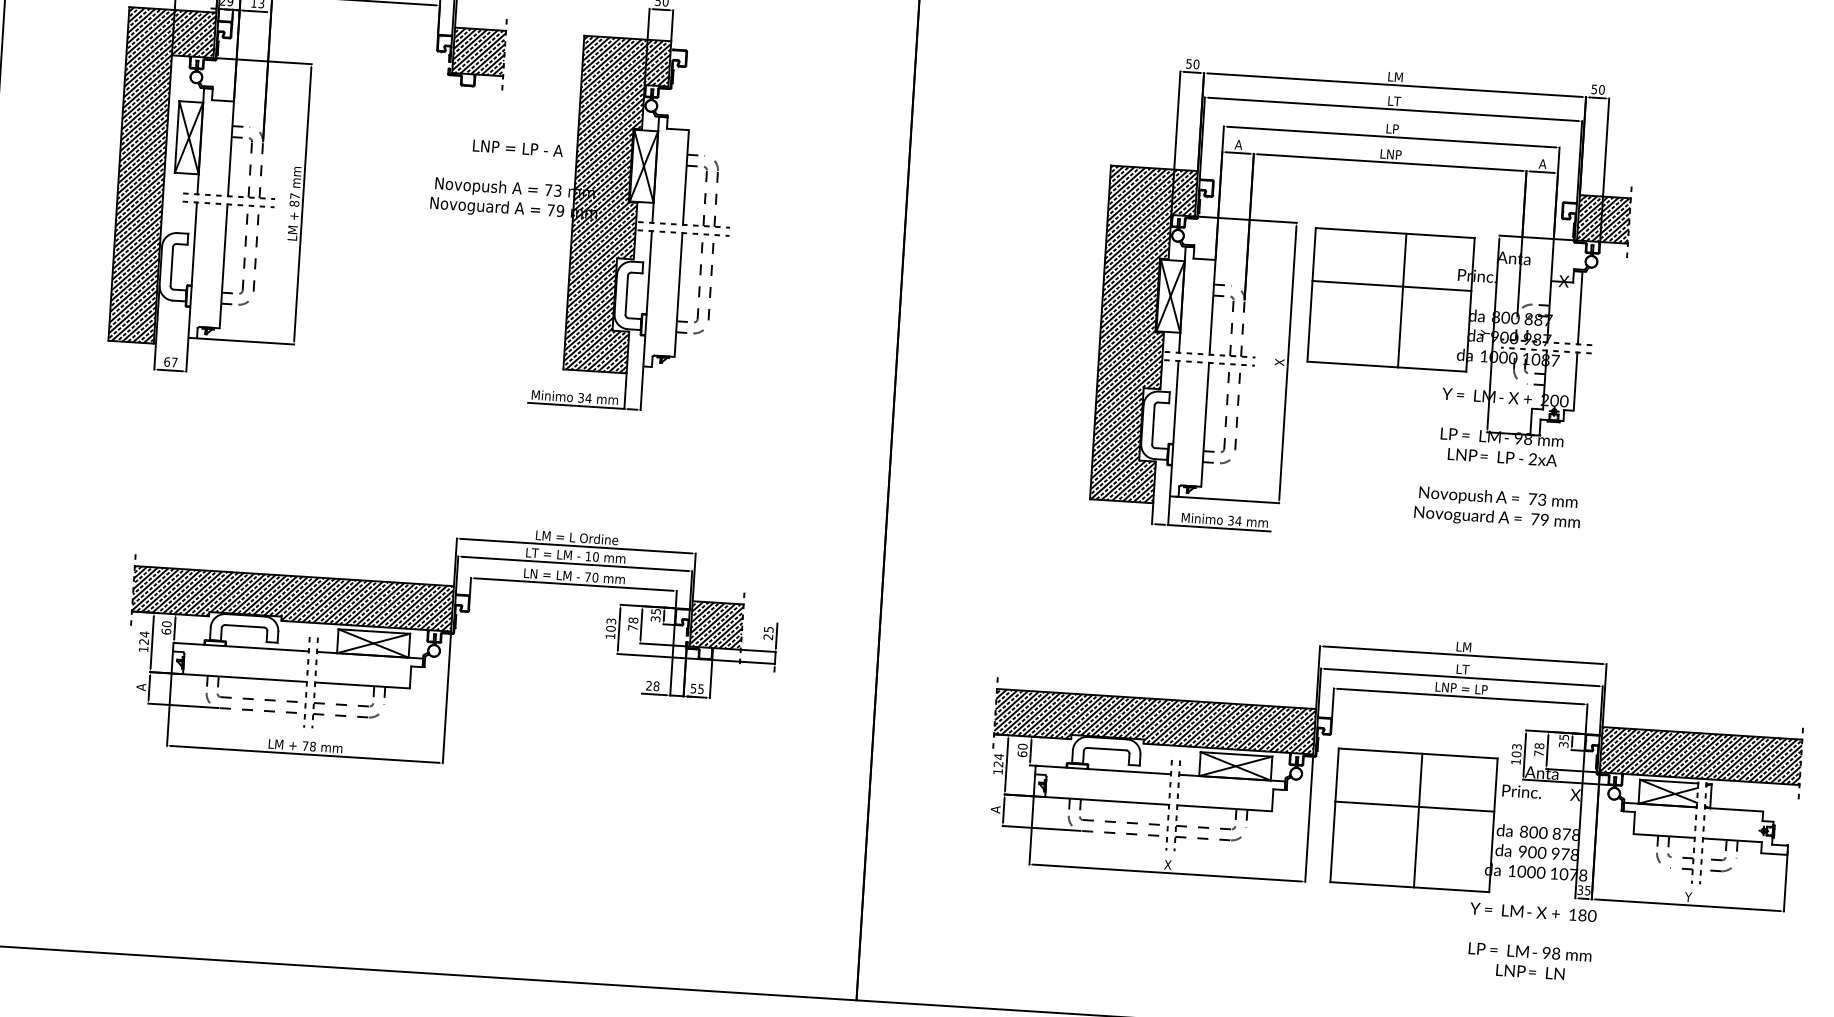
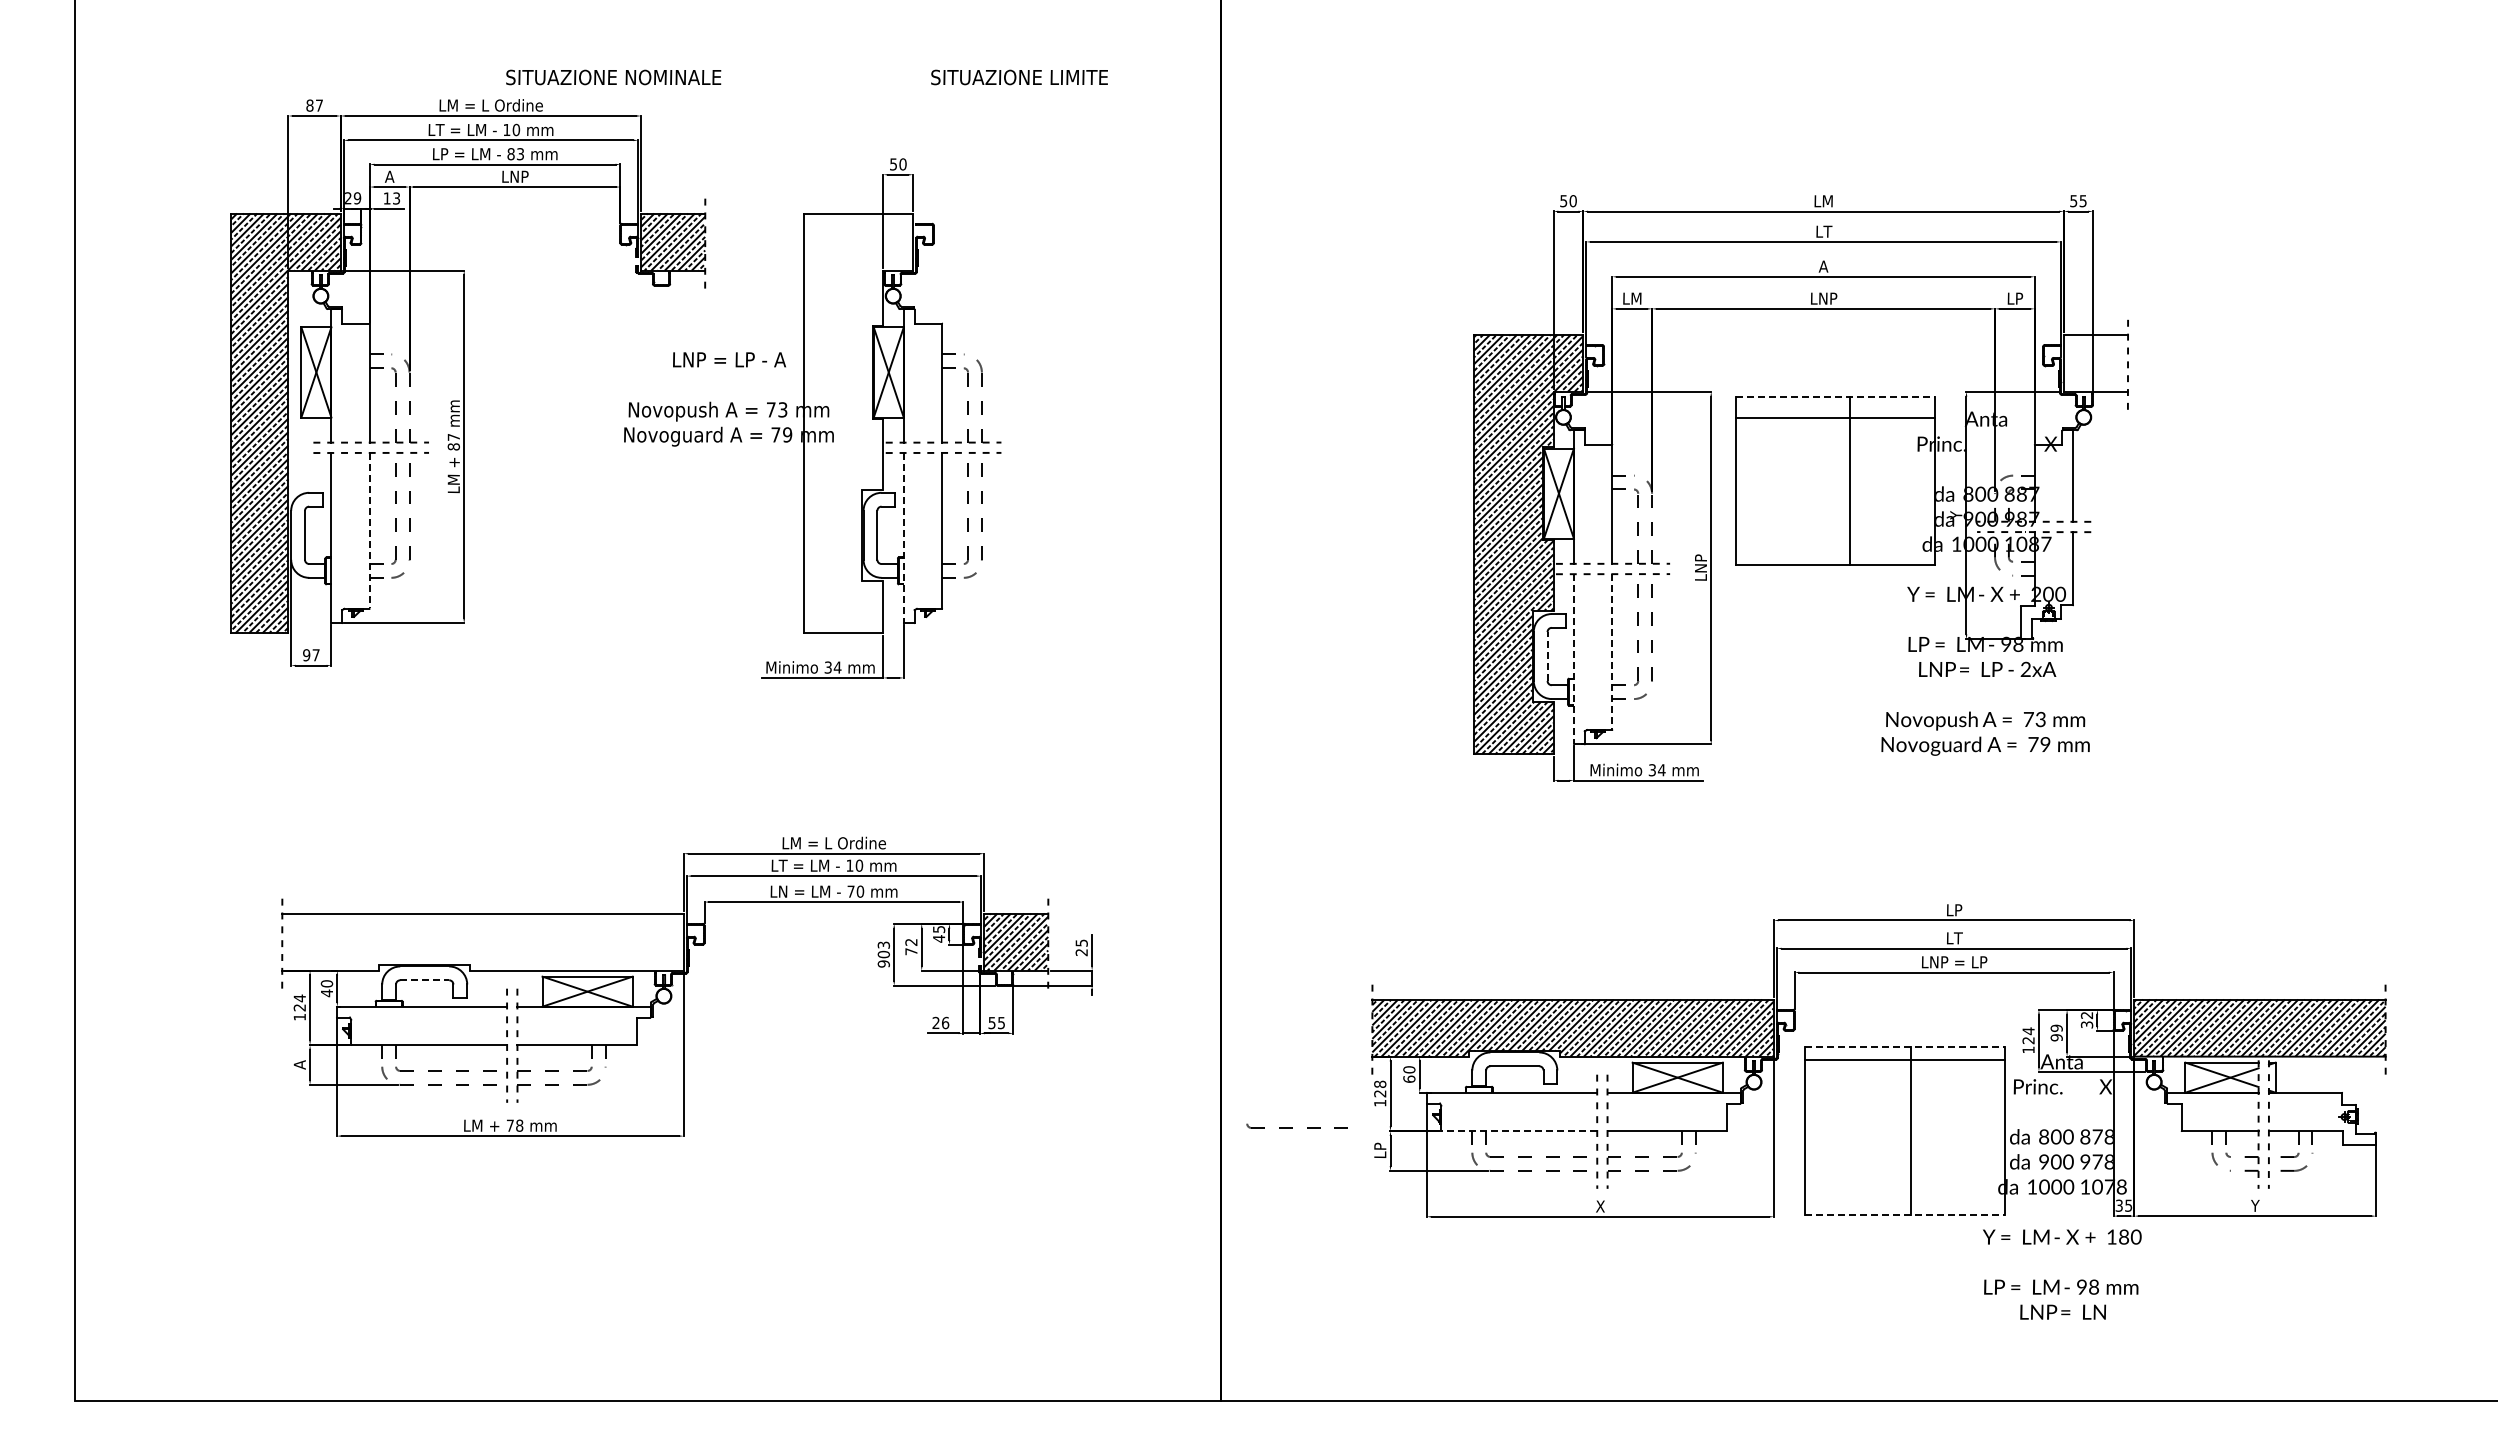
text: (1601, 90) -> (2082, 201), 50 -> 55
text: (1392, 128) -> (1823, 266), LP -> A
text: (1238, 144) -> (1632, 298), A -> LM
text: (1543, 163) -> (2015, 298), A -> LP
hatch: (617, 205) -> (858, 423), removed
hatch: (1603, 218) -> (2095, 362), removed
line: (1395, 232) -> (1835, 396), solid -> dashed
line: (223, 266) -> (369, 530), solid -> dashed
line: (1391, 286) -> (1835, 418), moved
line: (647, 298) -> (903, 537), solid -> dashed
text: (1279, 361) -> (1700, 567), X -> LNP
text: (167, 362) -> (306, 655), 67 -> 97
line: (1205, 424) -> (1612, 651), solid -> dashed
line: (1153, 425) -> (1547, 656), solid -> dashed
line: (1173, 428) -> (1573, 659), solid -> dashed
hatch: (292, 598) -> (482, 941), removed
text: (655, 618) -> (939, 938), 35 -> 45
text: (633, 619) -> (911, 941), 78 -> 72
line: (245, 626) -> (425, 980), solid -> dashed
text: (166, 631) -> (326, 993), 60 -> 40
text: (610, 635) -> (883, 963), 103 -> 903
text: (1464, 647) -> (1954, 910), LM -> LP
text: (656, 685) -> (945, 1022), 28 -> 26
text: (1563, 737) -> (2086, 1015), 35 -> 32
text: (1539, 749) -> (2056, 1032), 78 -> 99
text: (1516, 750) -> (2028, 1035), 103 -> 124
line: (1418, 753) -> (1905, 1047), solid -> dashed
text: (999, 756) -> (1380, 1084), 124 -> 128
part: (930, 785) -> (1296, 1125), added
line: (1107, 801) -> (1519, 1131), solid -> dashed
line: (1414, 806) -> (1904, 1060), moved
text: (995, 809) -> (1380, 1150), A -> LP
line: (1409, 887) -> (1905, 1215), solid -> dashed

